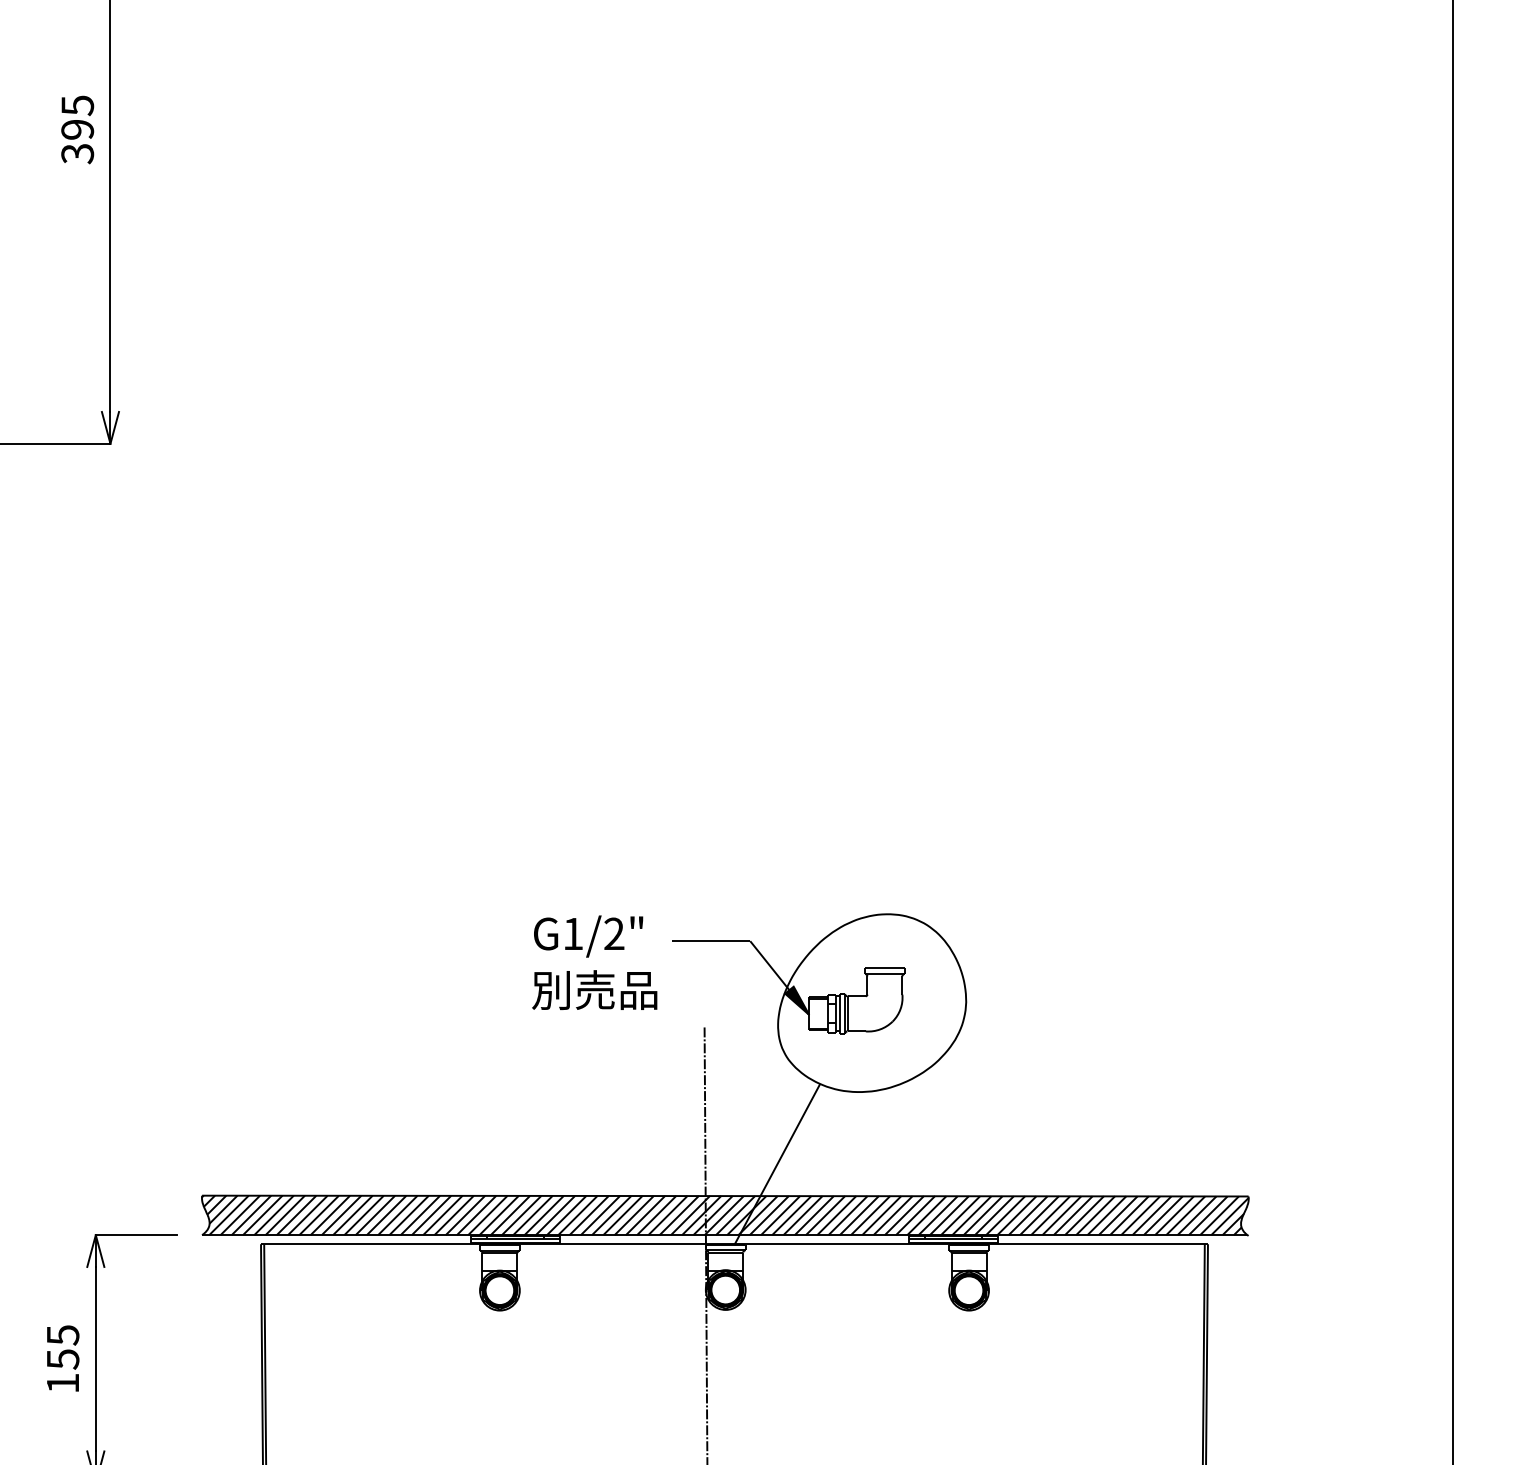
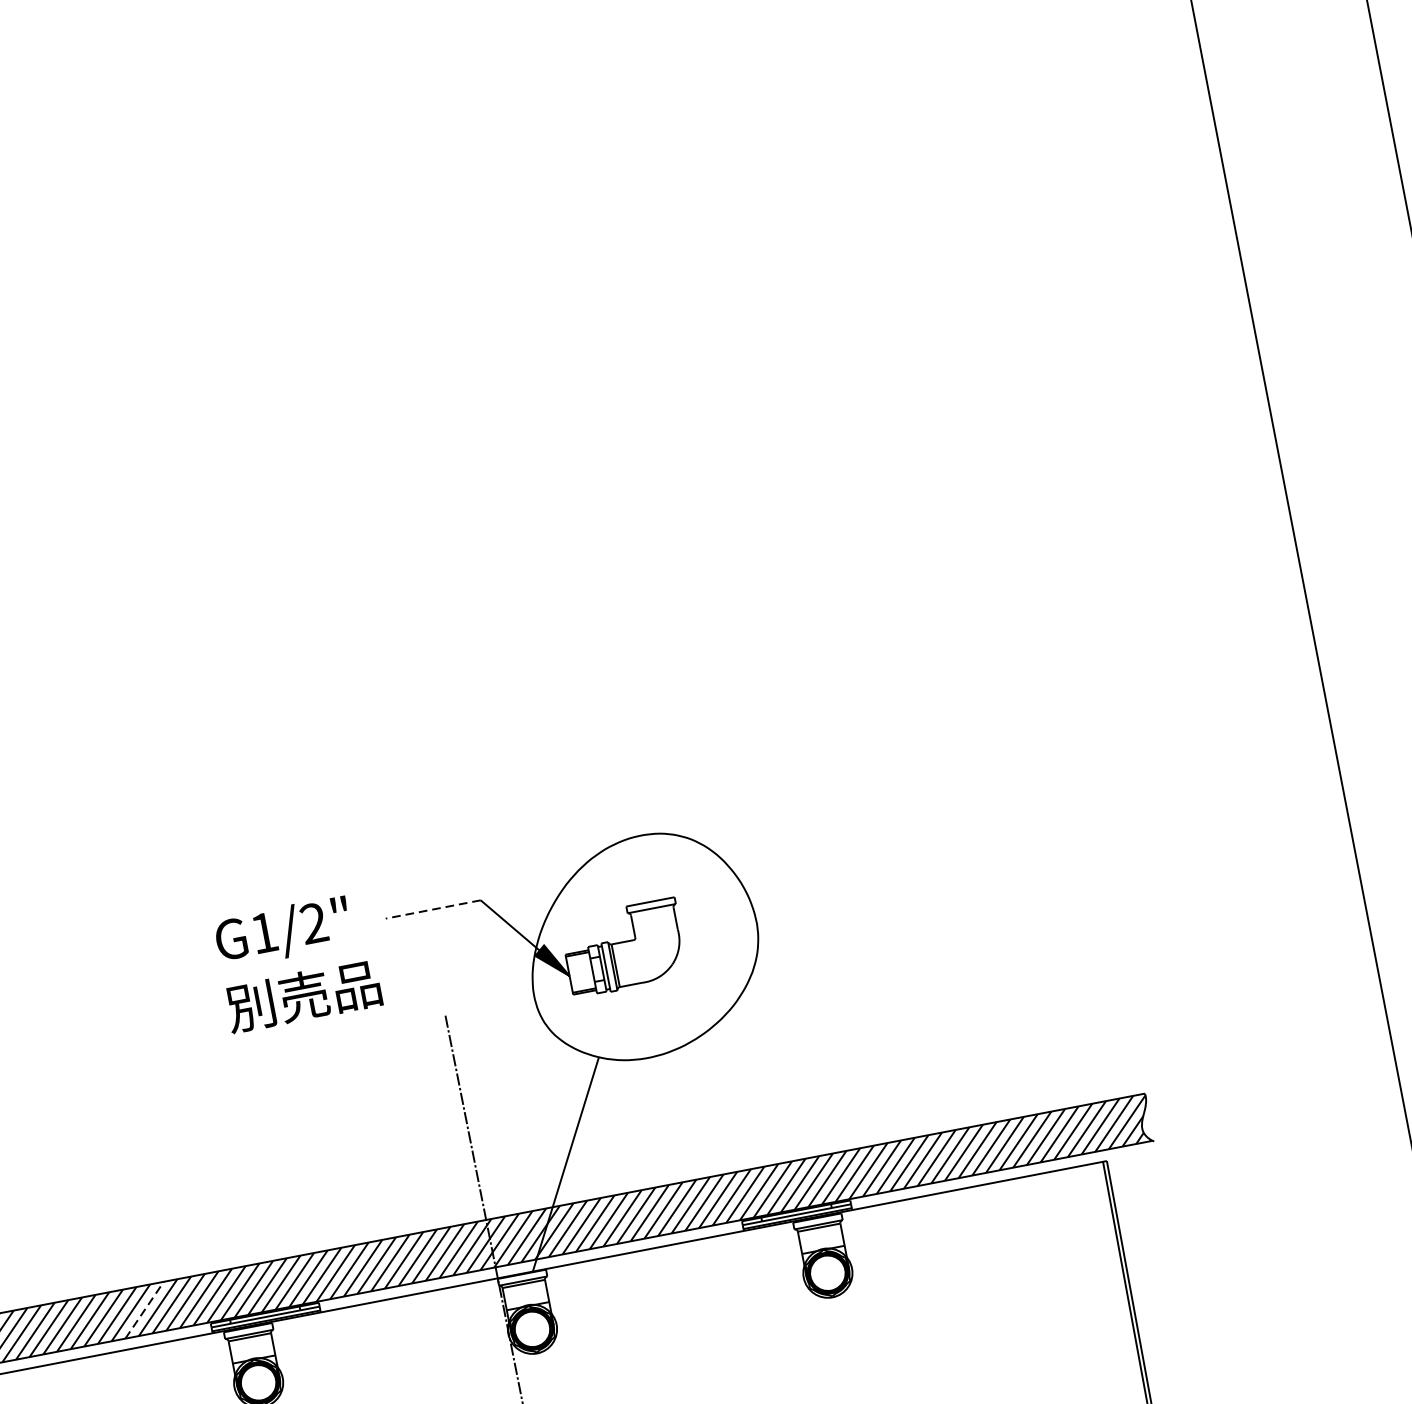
line: (710, 941) -> (432, 910), solid -> dashed
line: (420, 1215) -> (144, 1310), solid -> dashed

